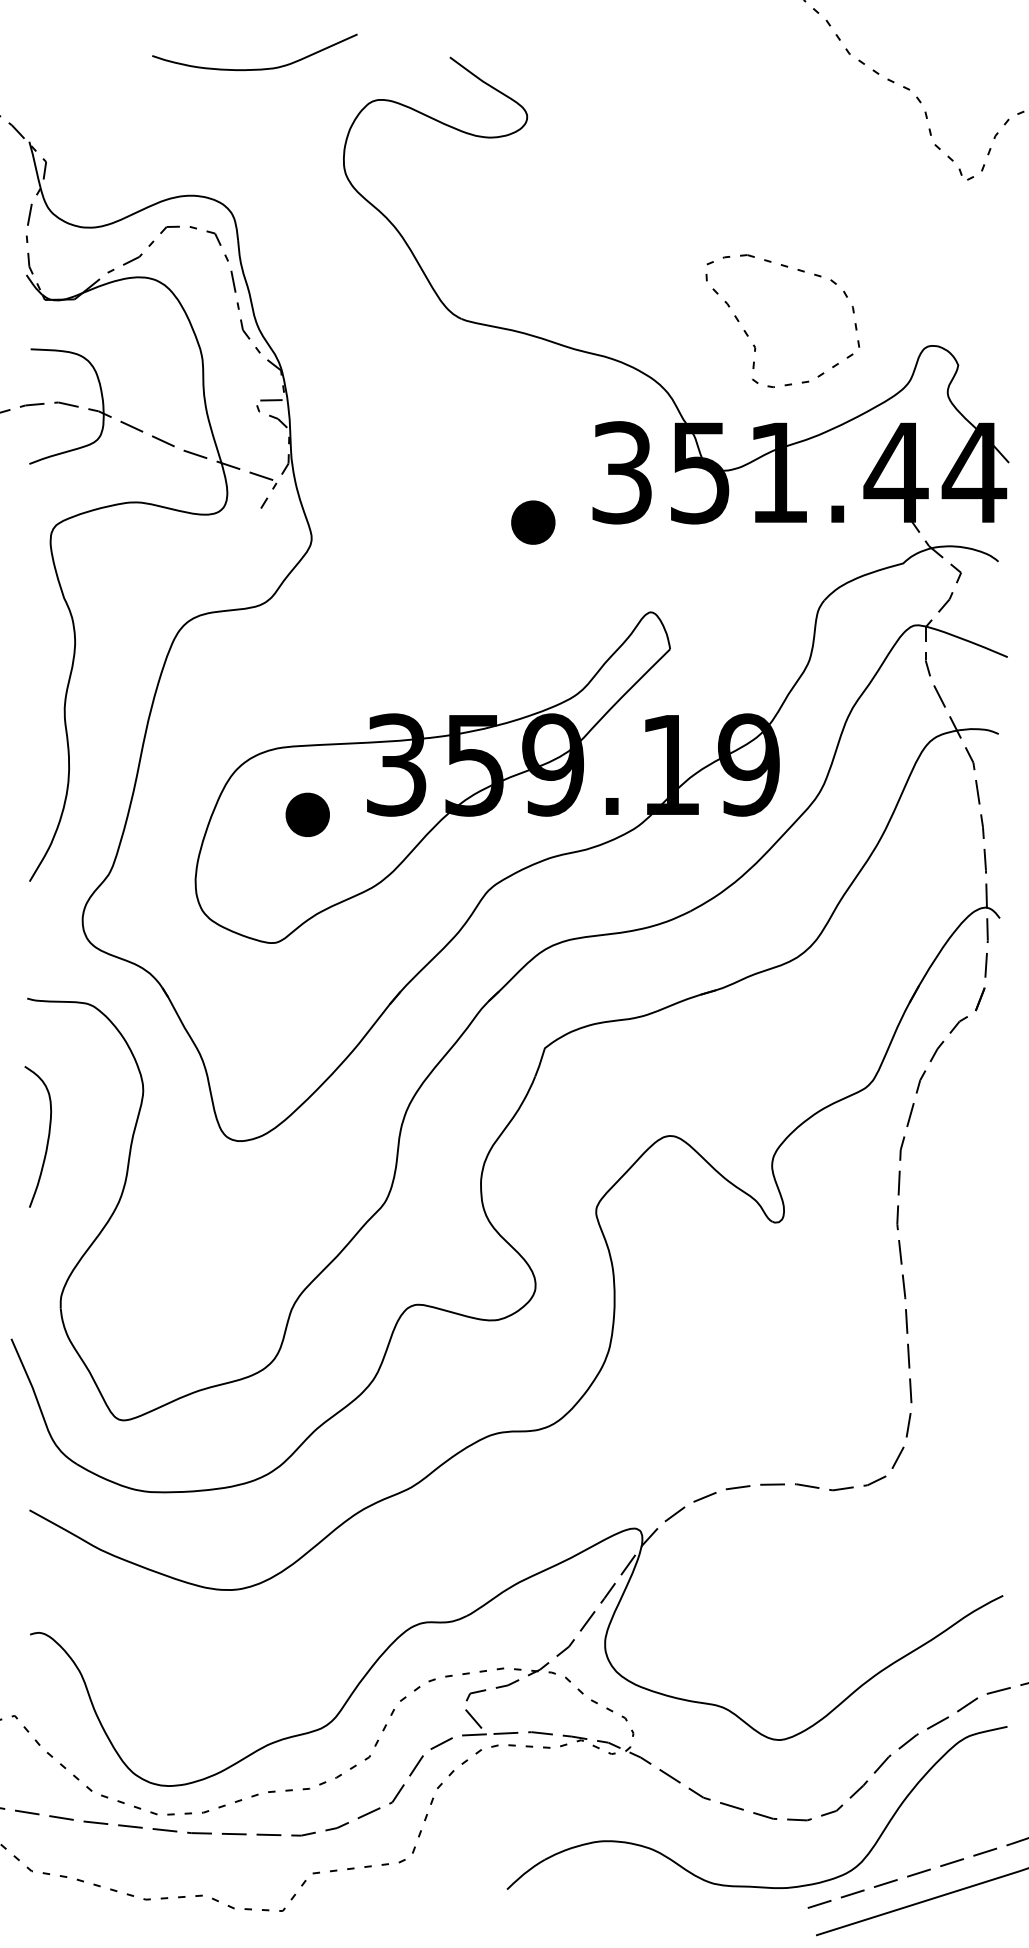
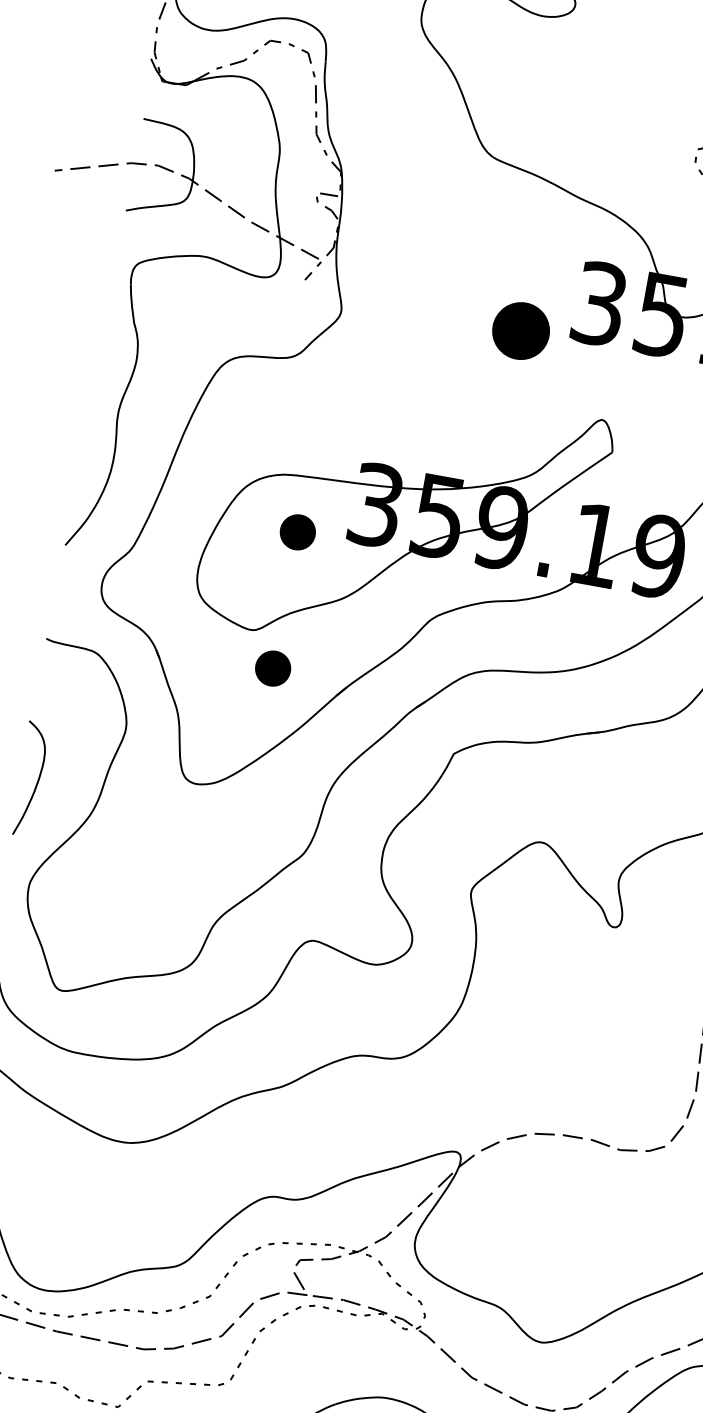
part: (533, 522) -> (521, 330), size x1.6
part: (307, 984) -> (272, 668), added
curve: (47, 1137) -> (37, 781), moved

